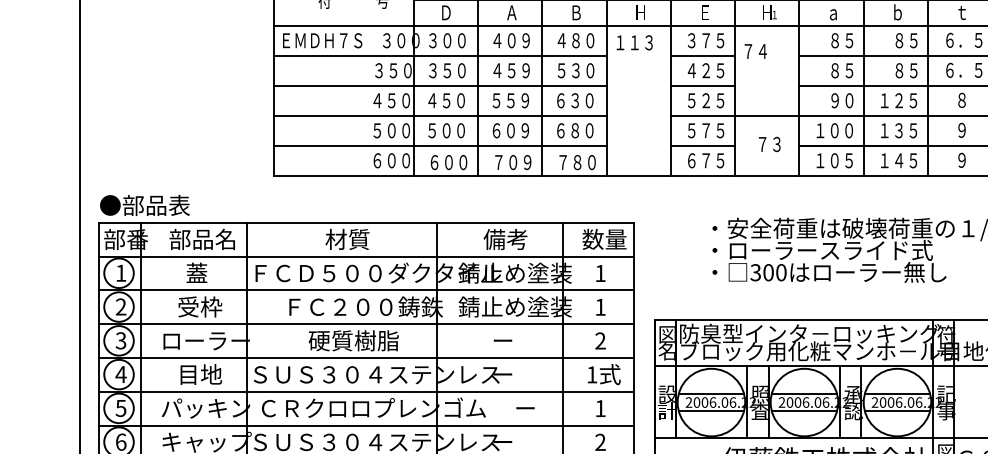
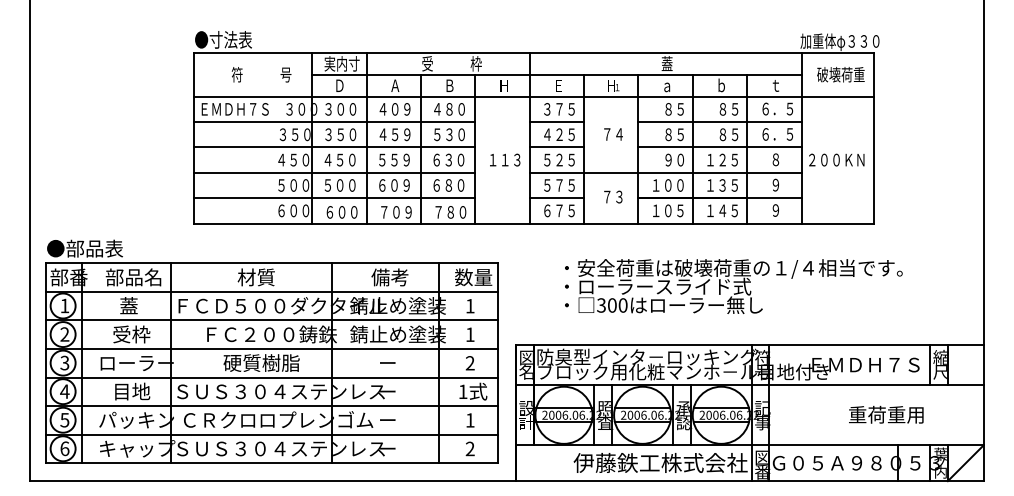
text: (635, 42) -> (505, 159), moved
text: (755, 51) -> (613, 134), moved
text: (525, 407) -> (387, 419), moved

